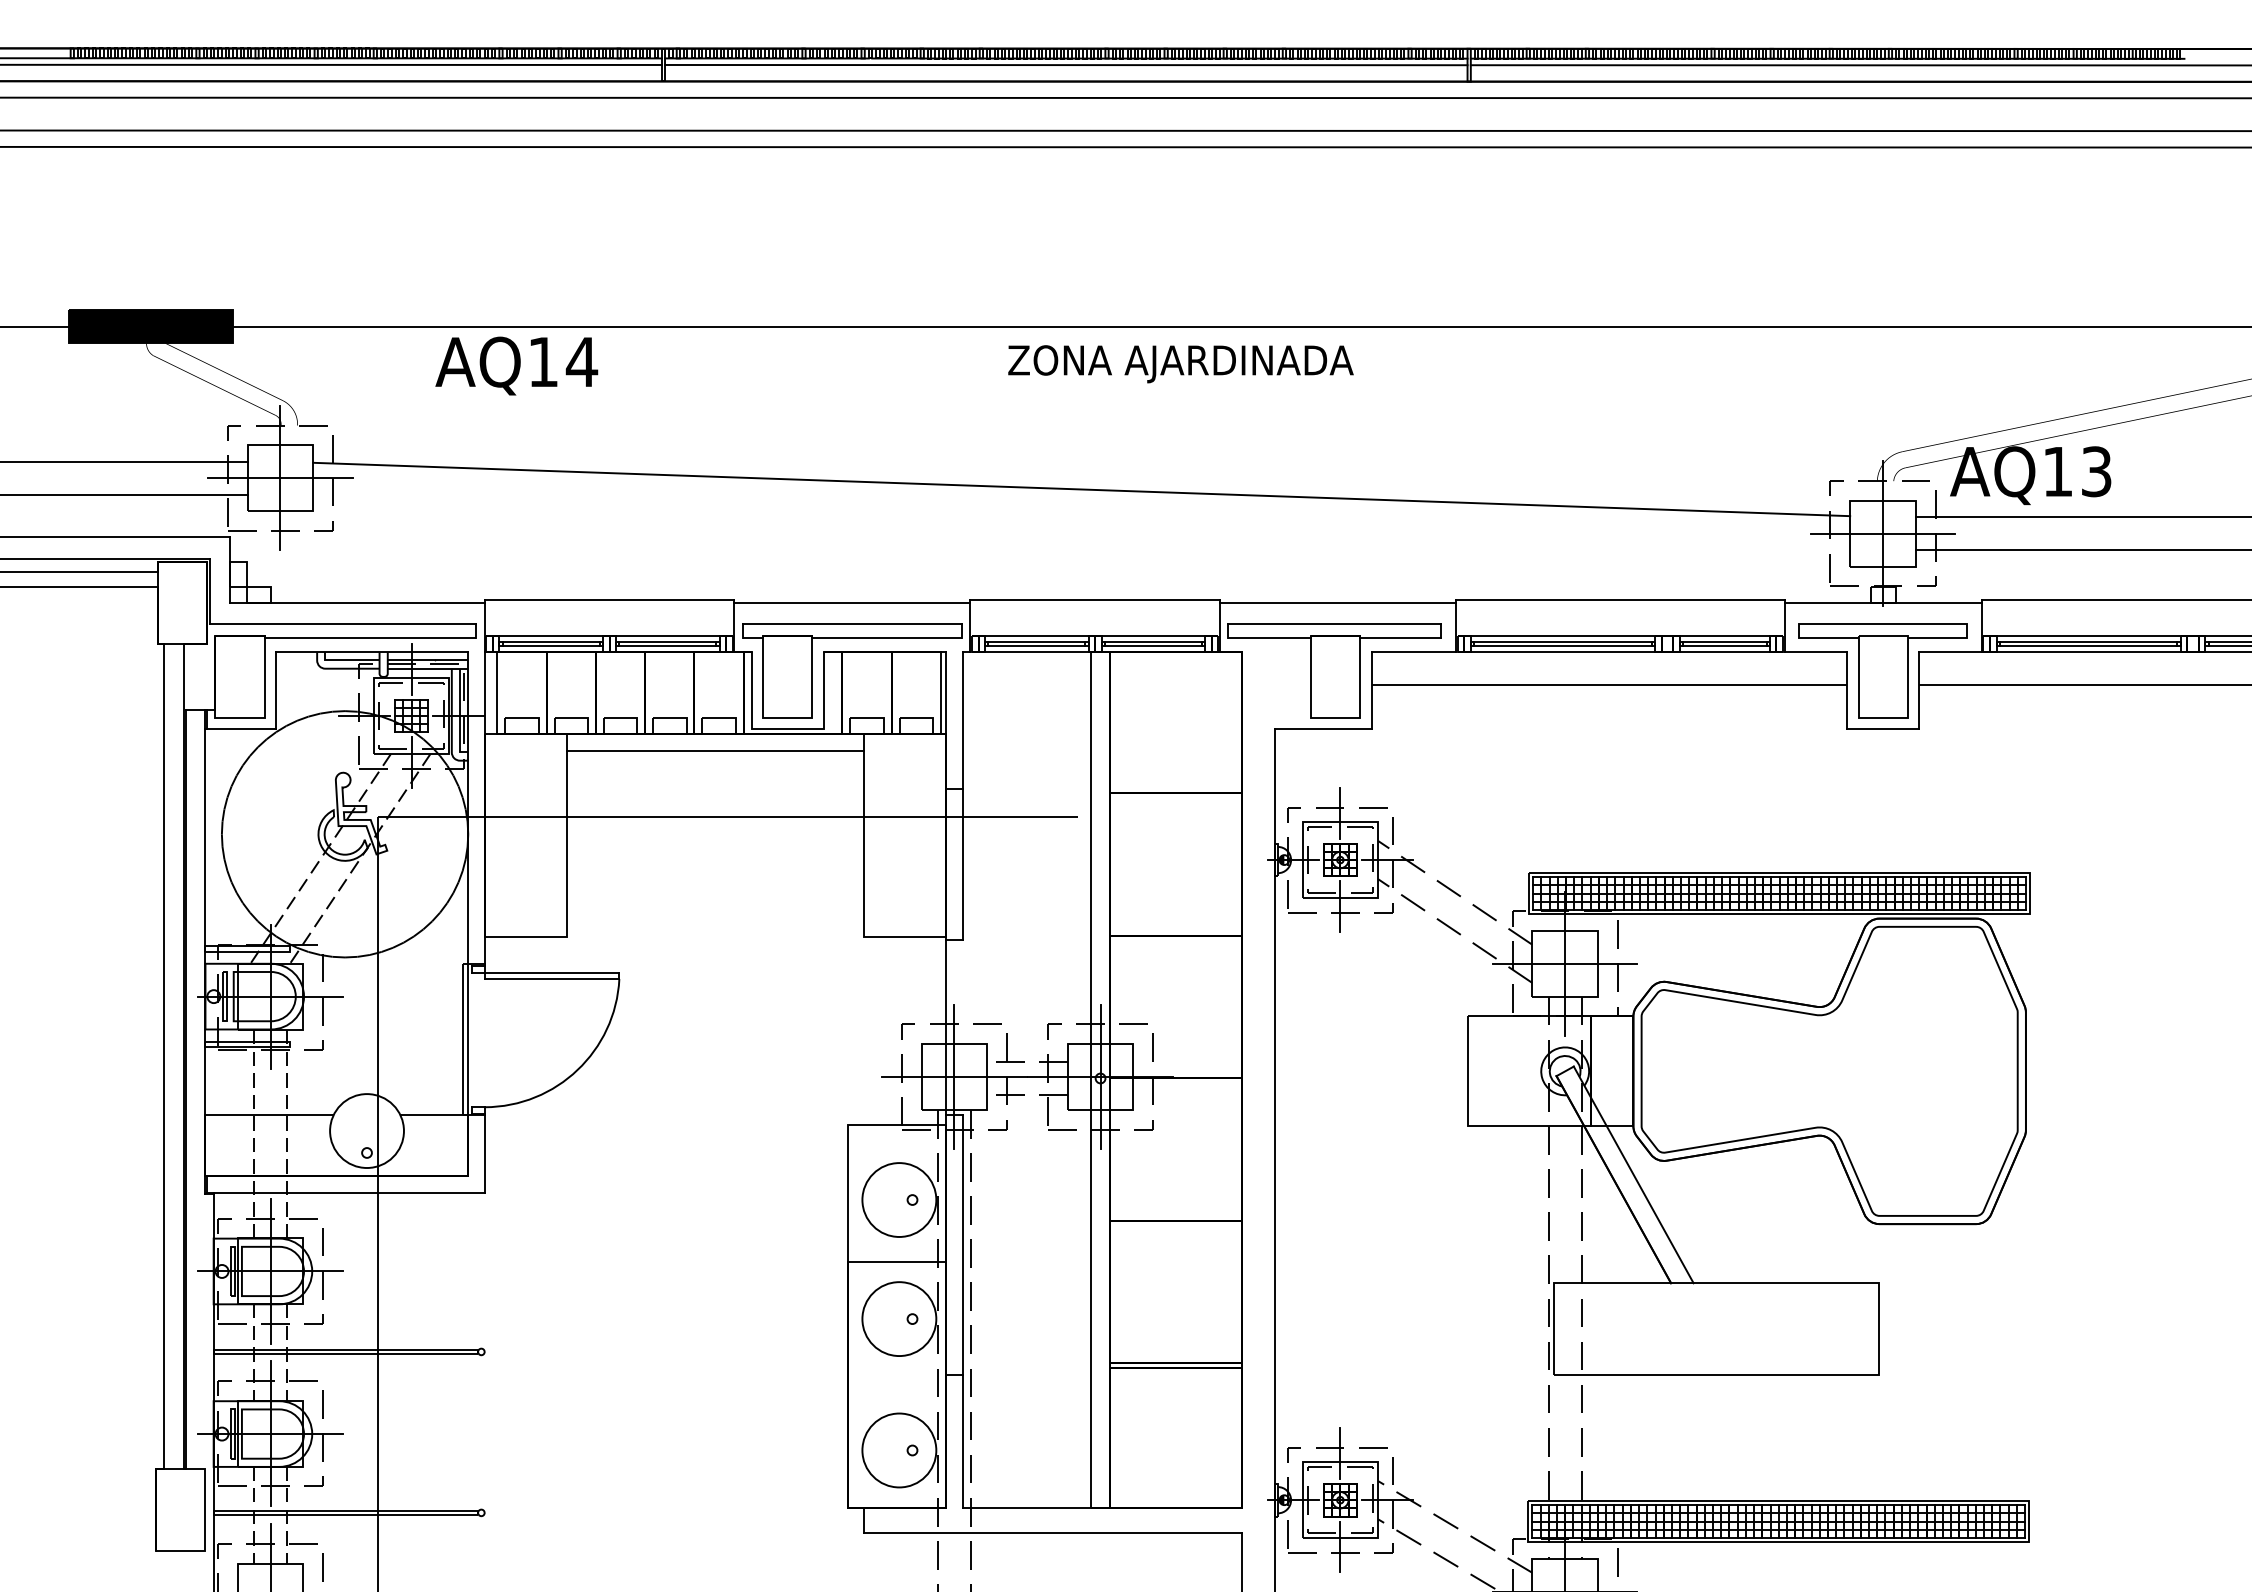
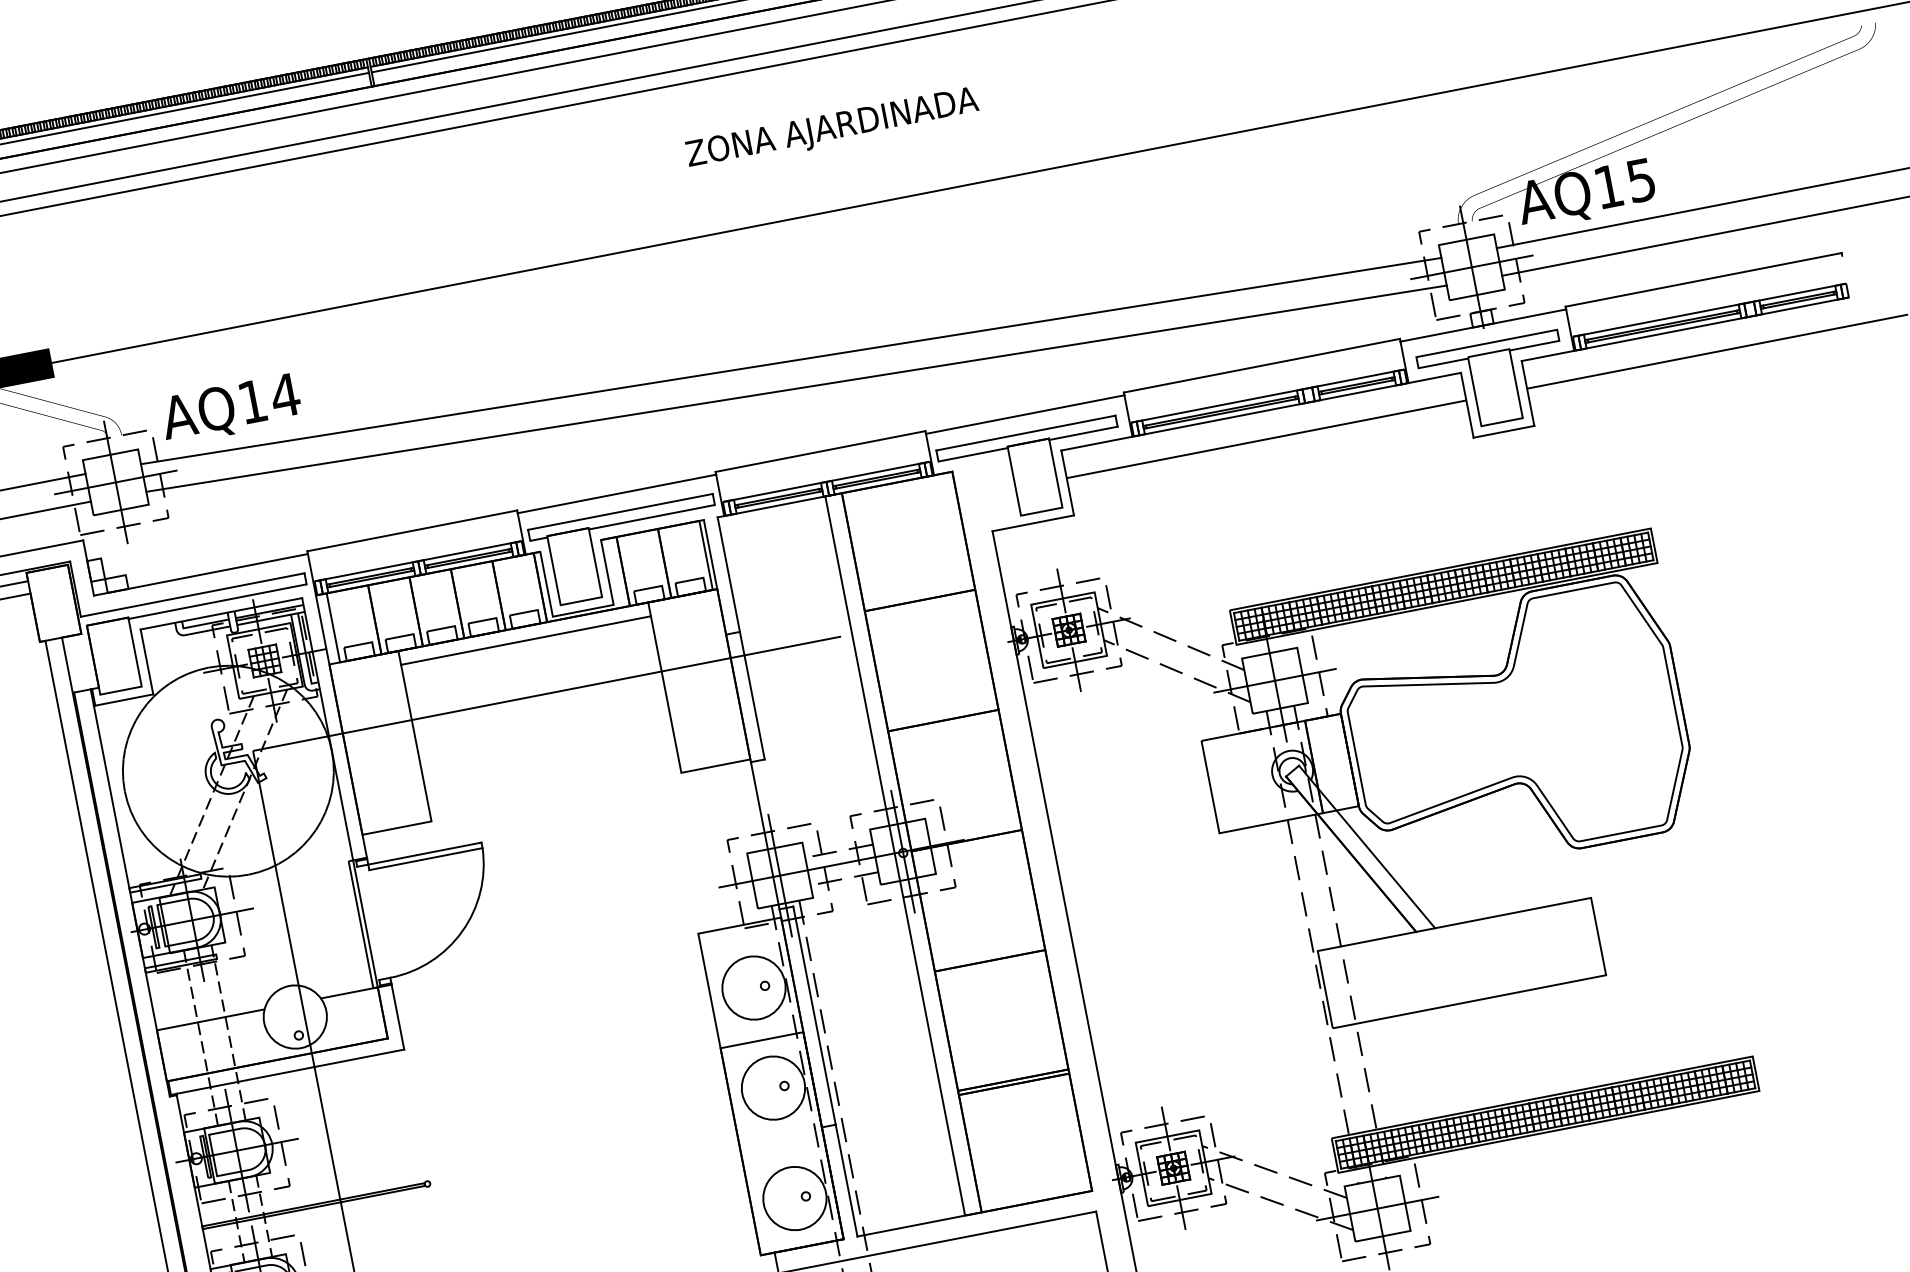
text: (1180, 364) -> (832, 129), moved
text: (516, 365) -> (230, 408), moved
text: (2096, 471) -> (1641, 180), AQ13 -> AQ15
line: (1081, 522) -> (796, 388), added

